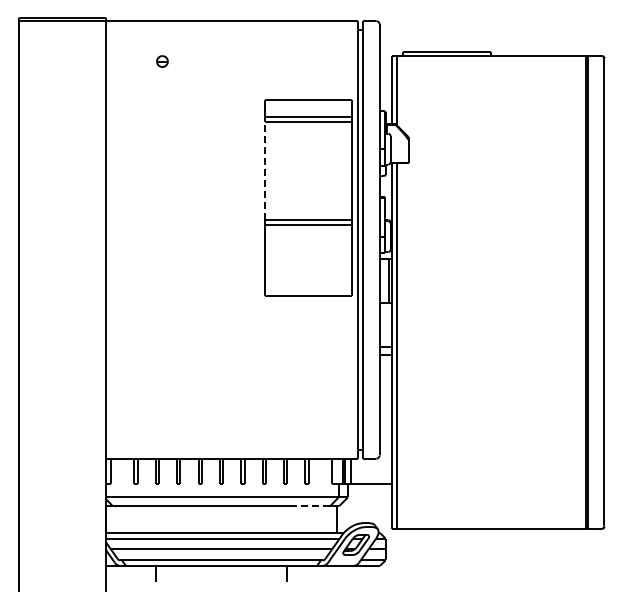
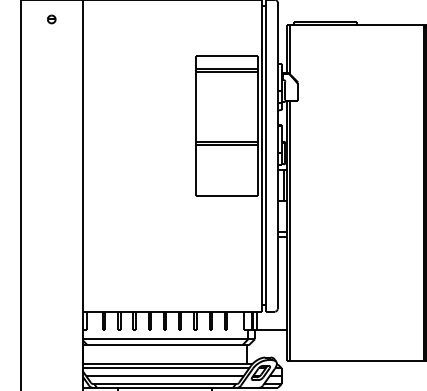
part: (162, 61) -> (51, 19), moved
line: (264, 170) -> (195, 106), dashed -> solid
line: (310, 506) -> (228, 345), dashed -> solid

